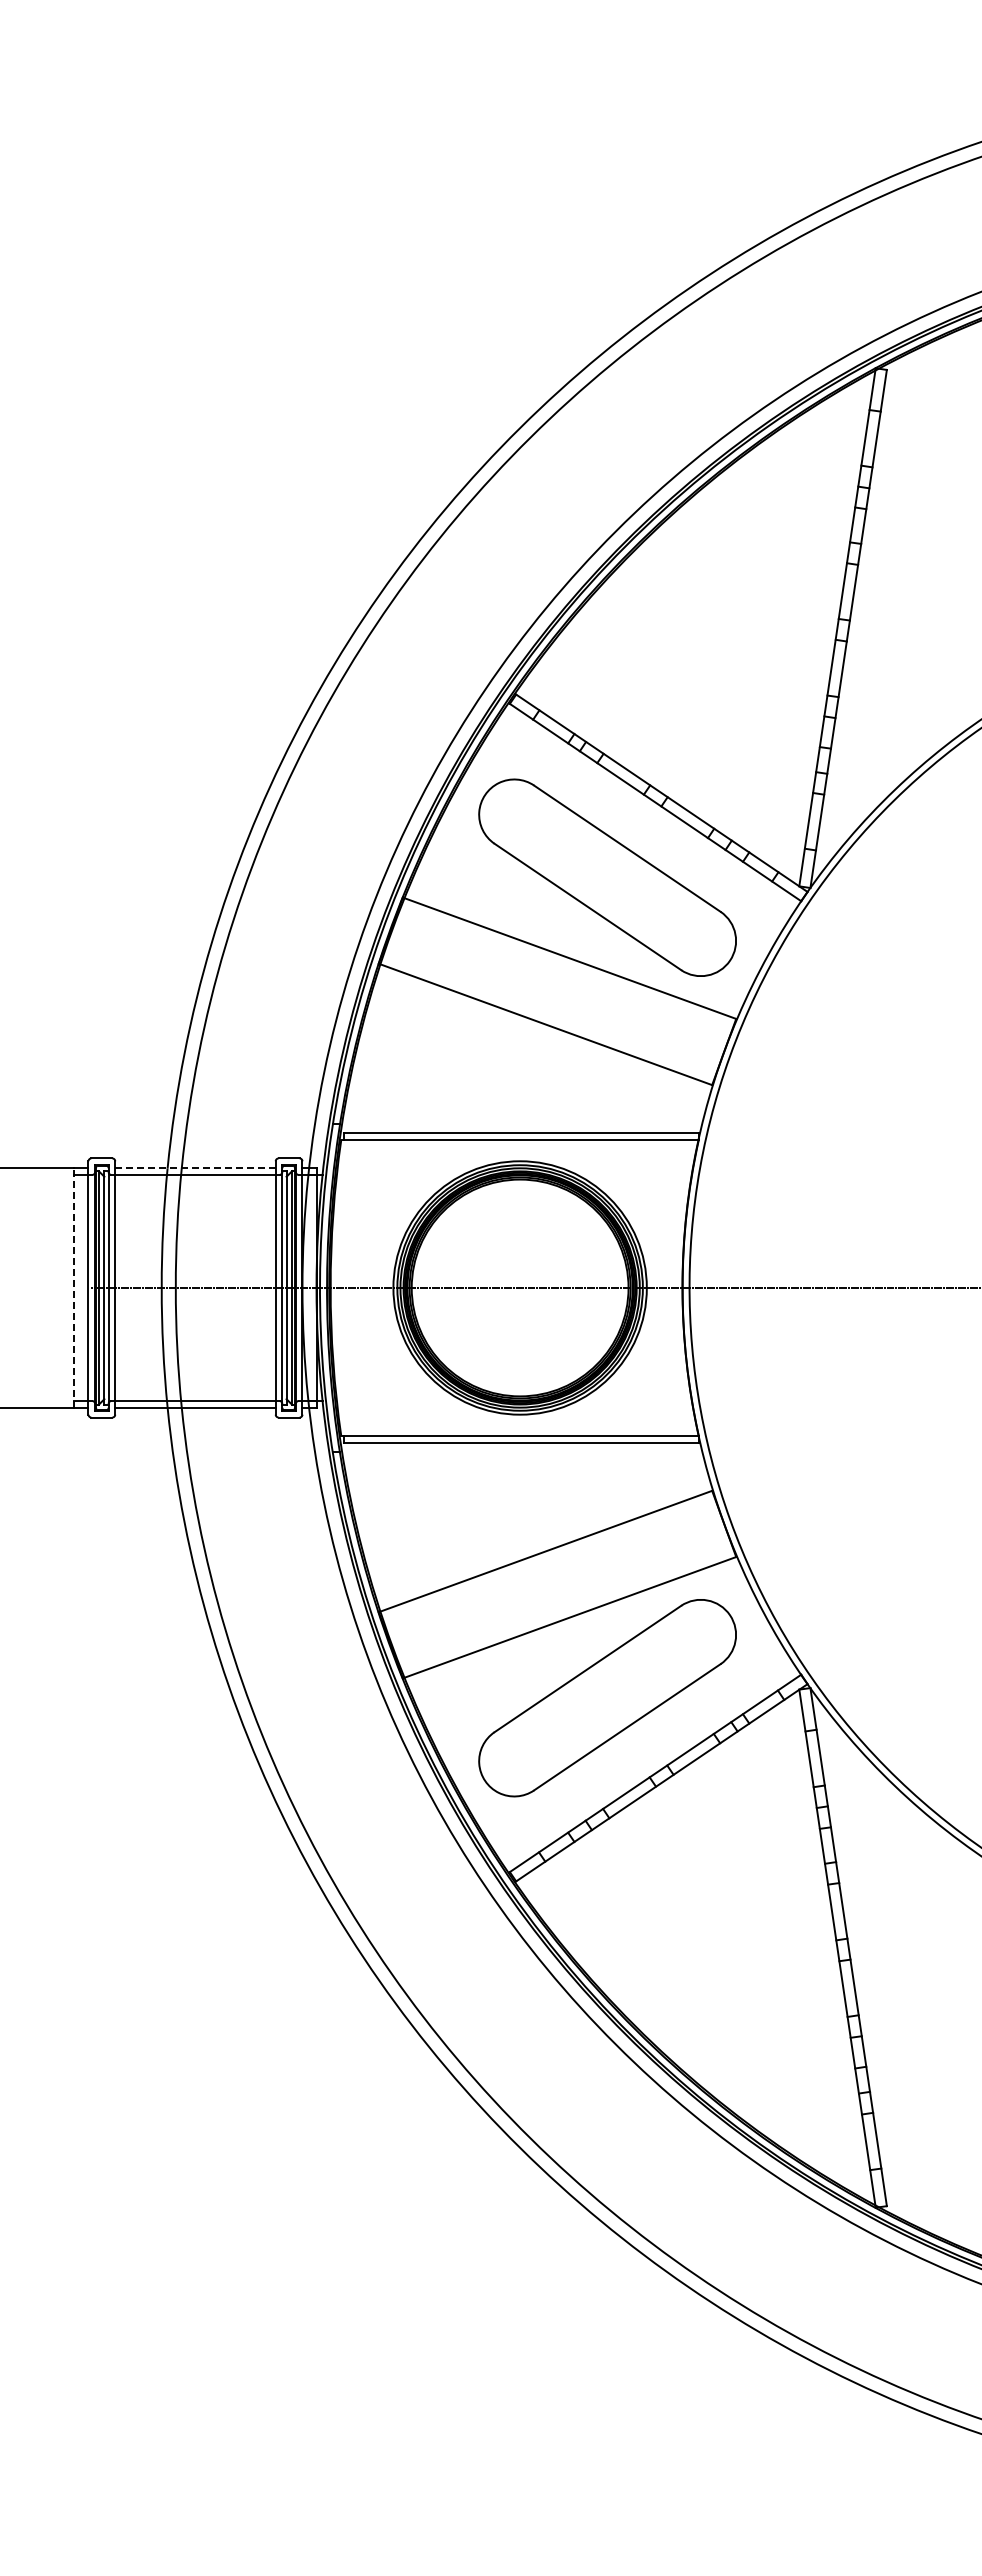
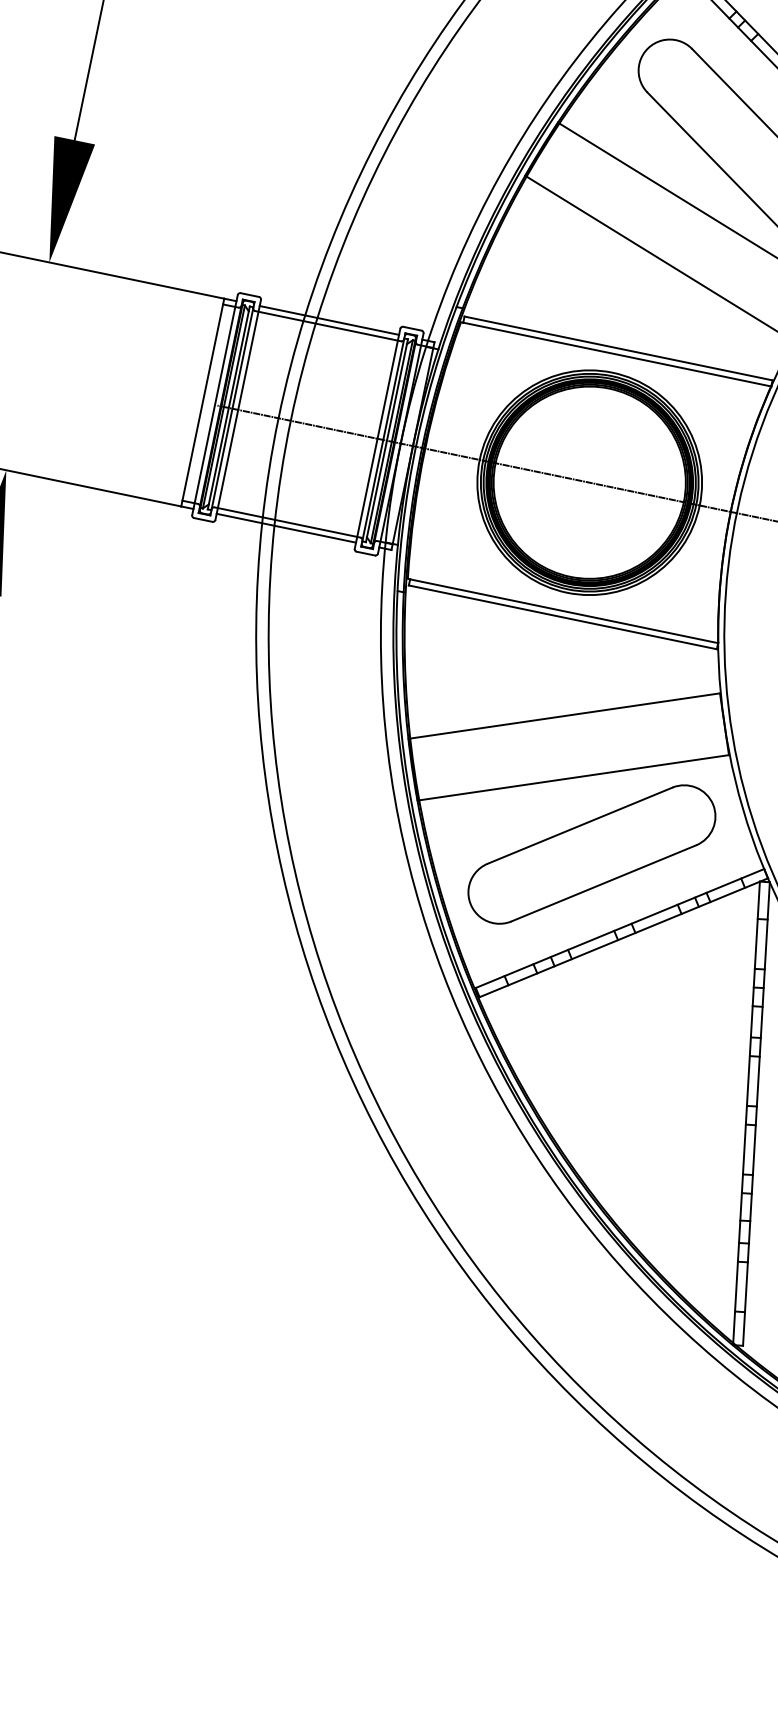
line: (195, 1168) -> (329, 320), dashed -> solid
line: (74, 1287) -> (202, 402), dashed -> solid

